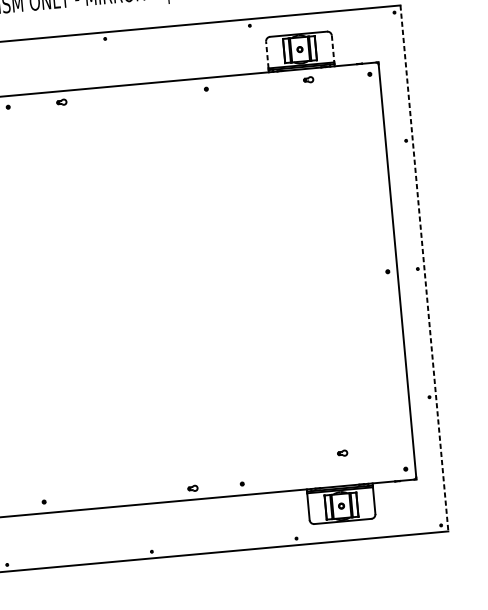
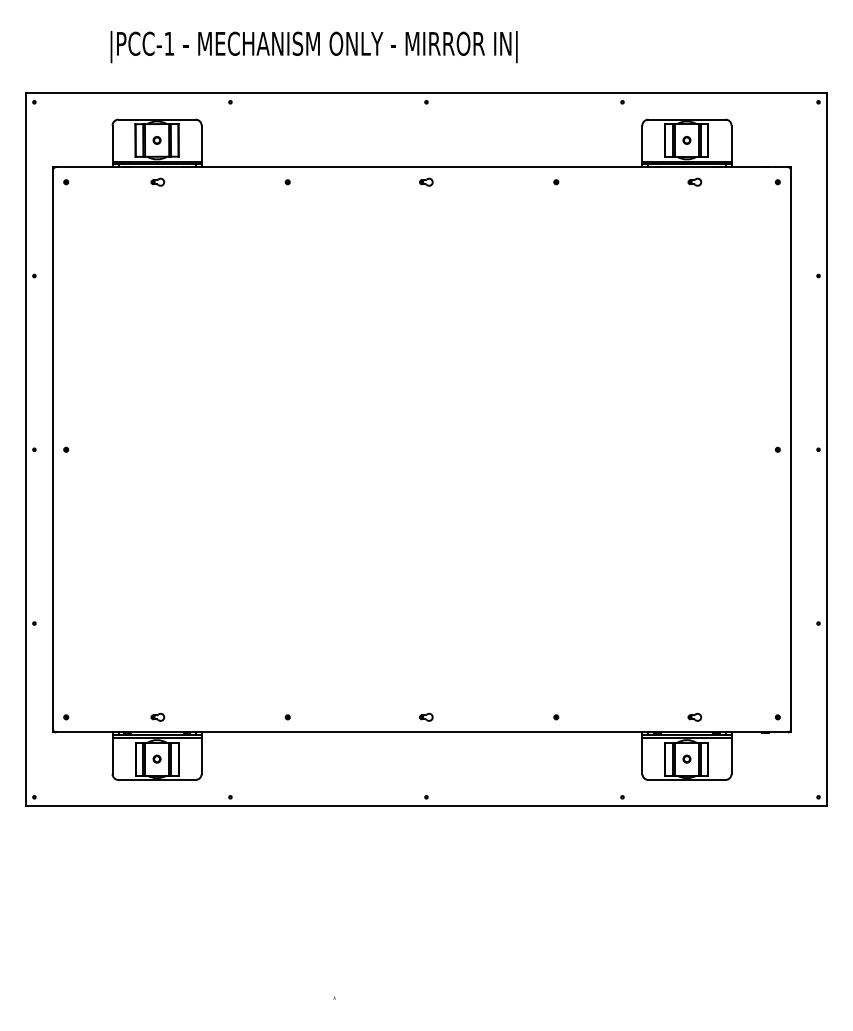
line: (333, 49) -> (731, 144), dashed -> solid
line: (267, 54) -> (642, 143), dashed -> solid
part: (61, 101) -> (426, 181), moved
line: (424, 268) -> (827, 450), dashed -> solid
part: (342, 452) -> (694, 716), moved
part: (192, 487) -> (426, 716), moved

